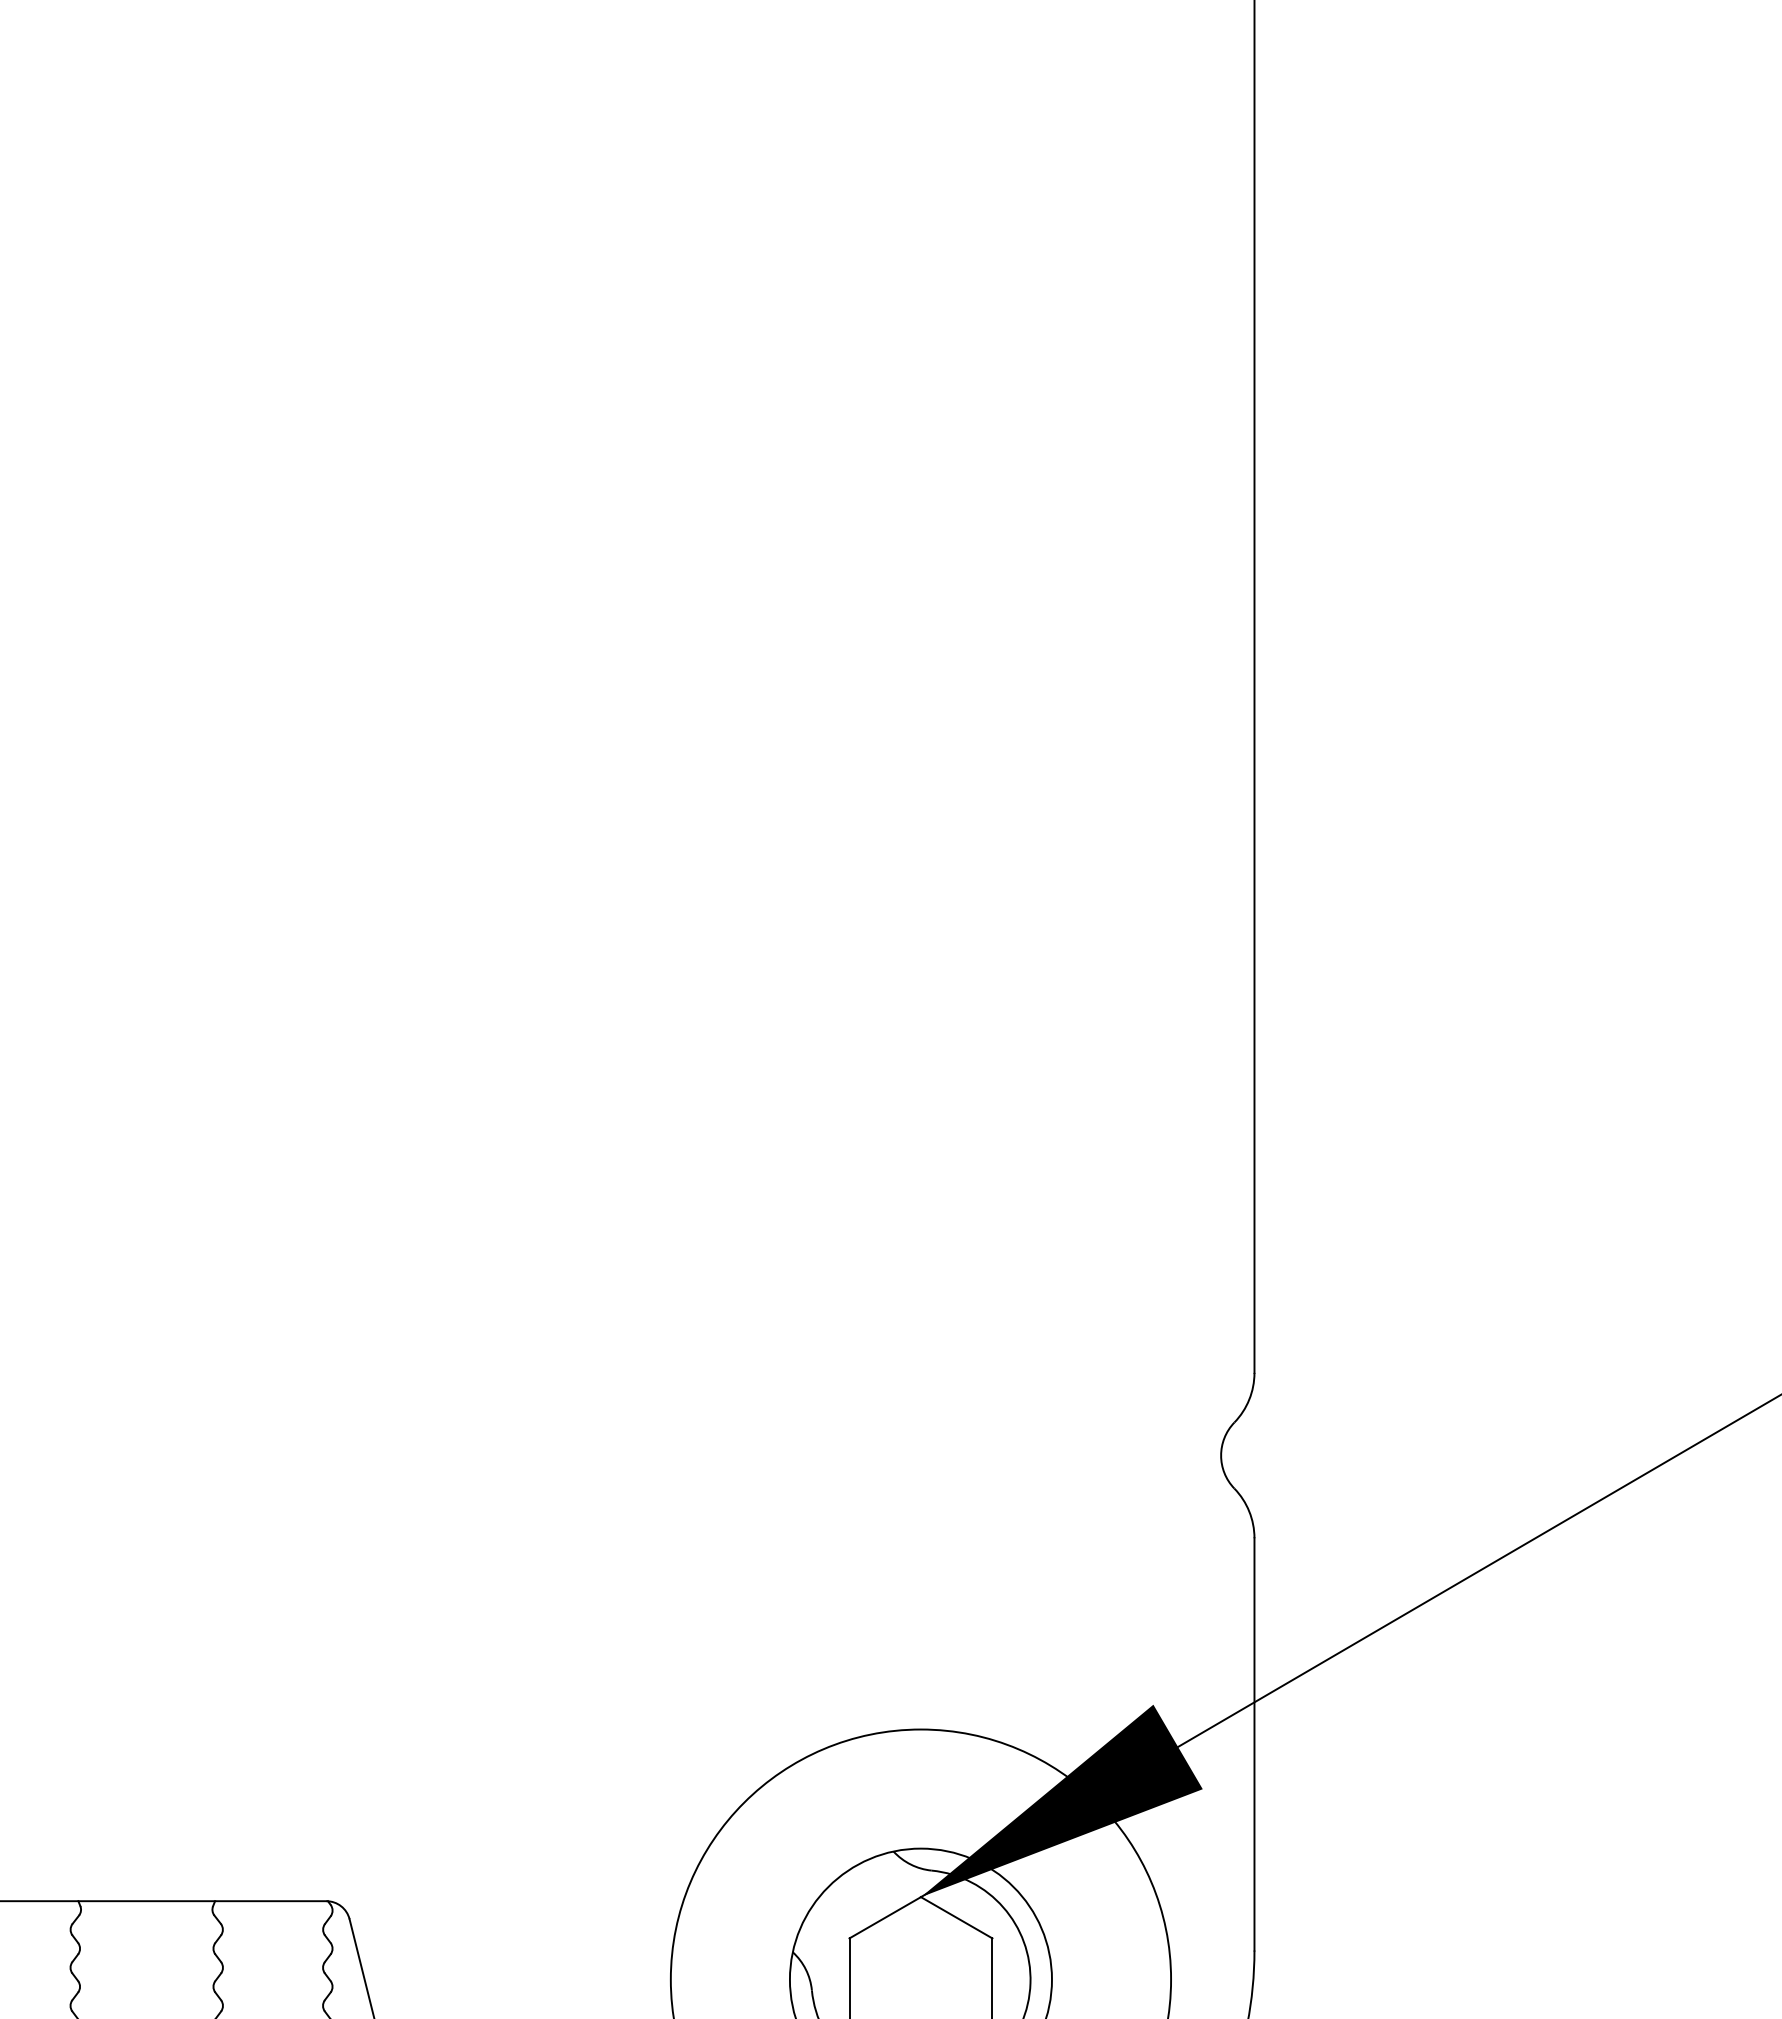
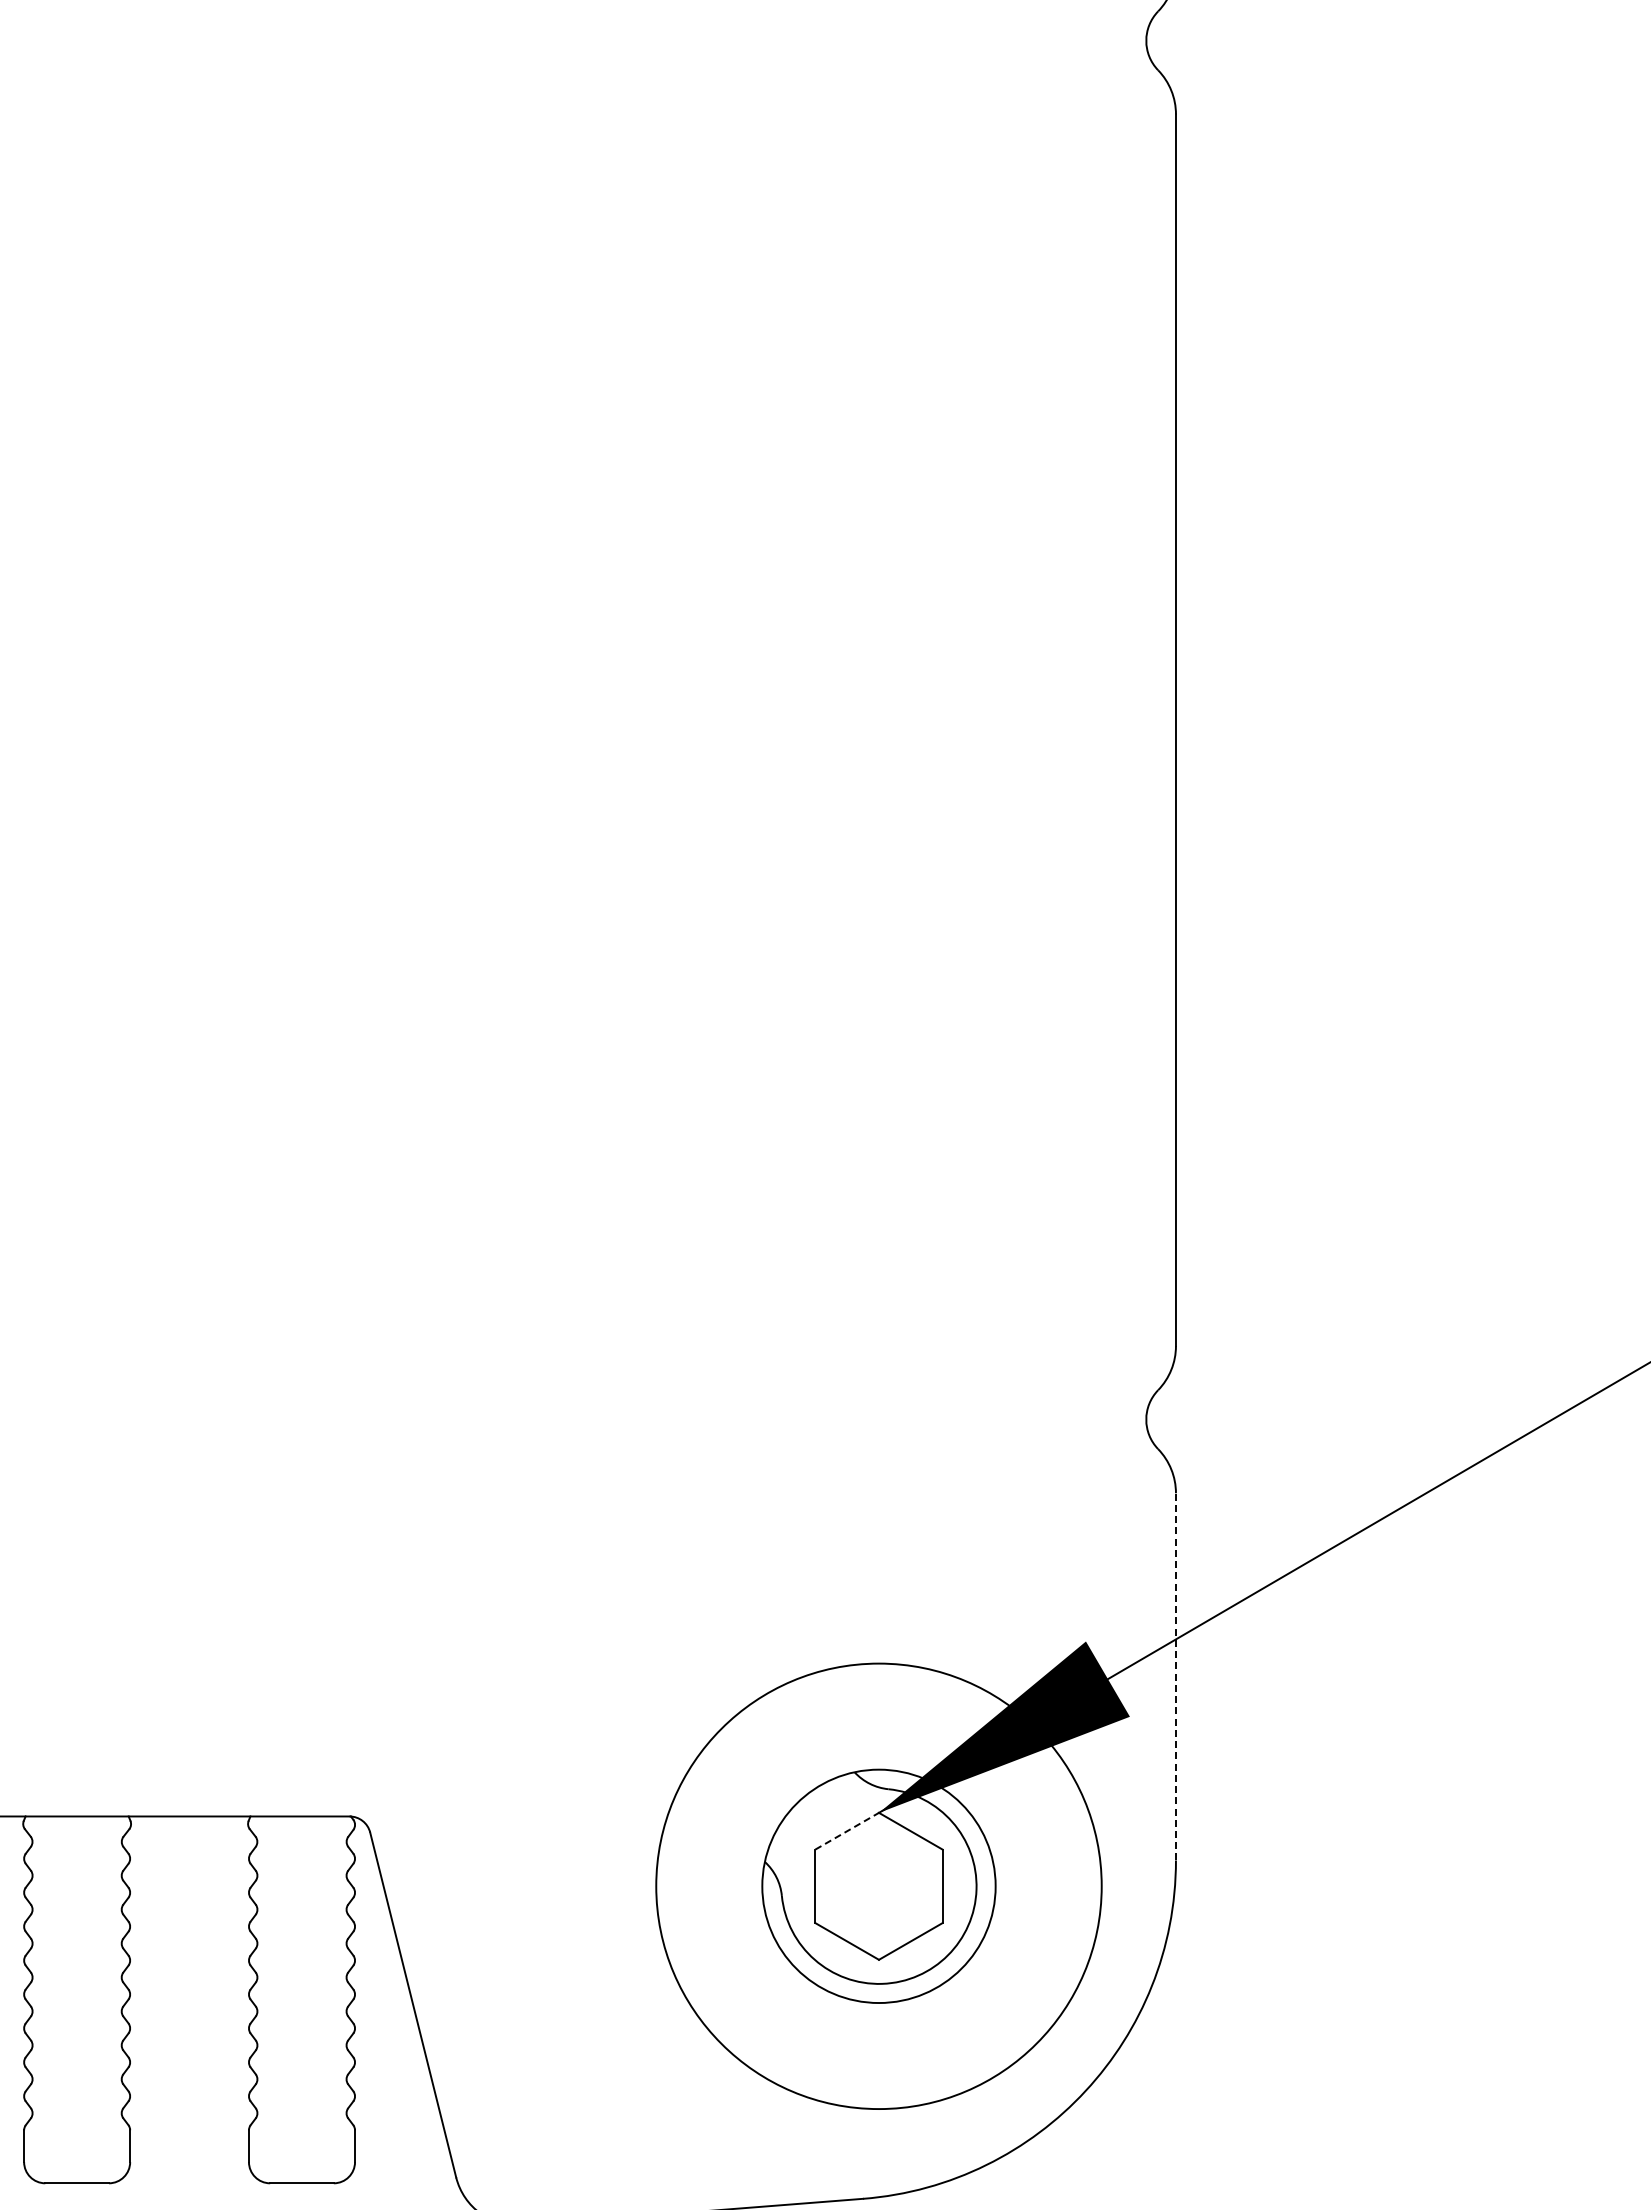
line: (1253, 1743) -> (1175, 1676), solid -> dashed
line: (885, 1918) -> (847, 1831), solid -> dashed

